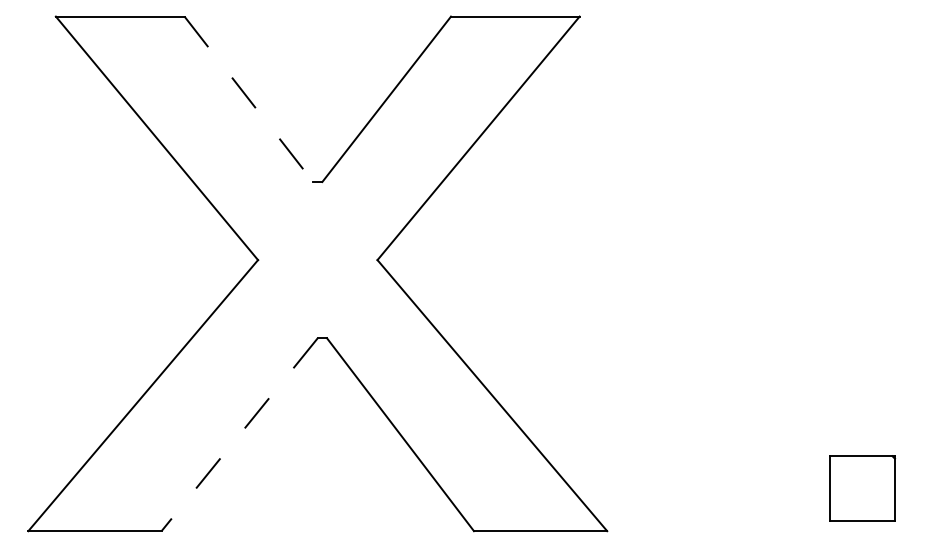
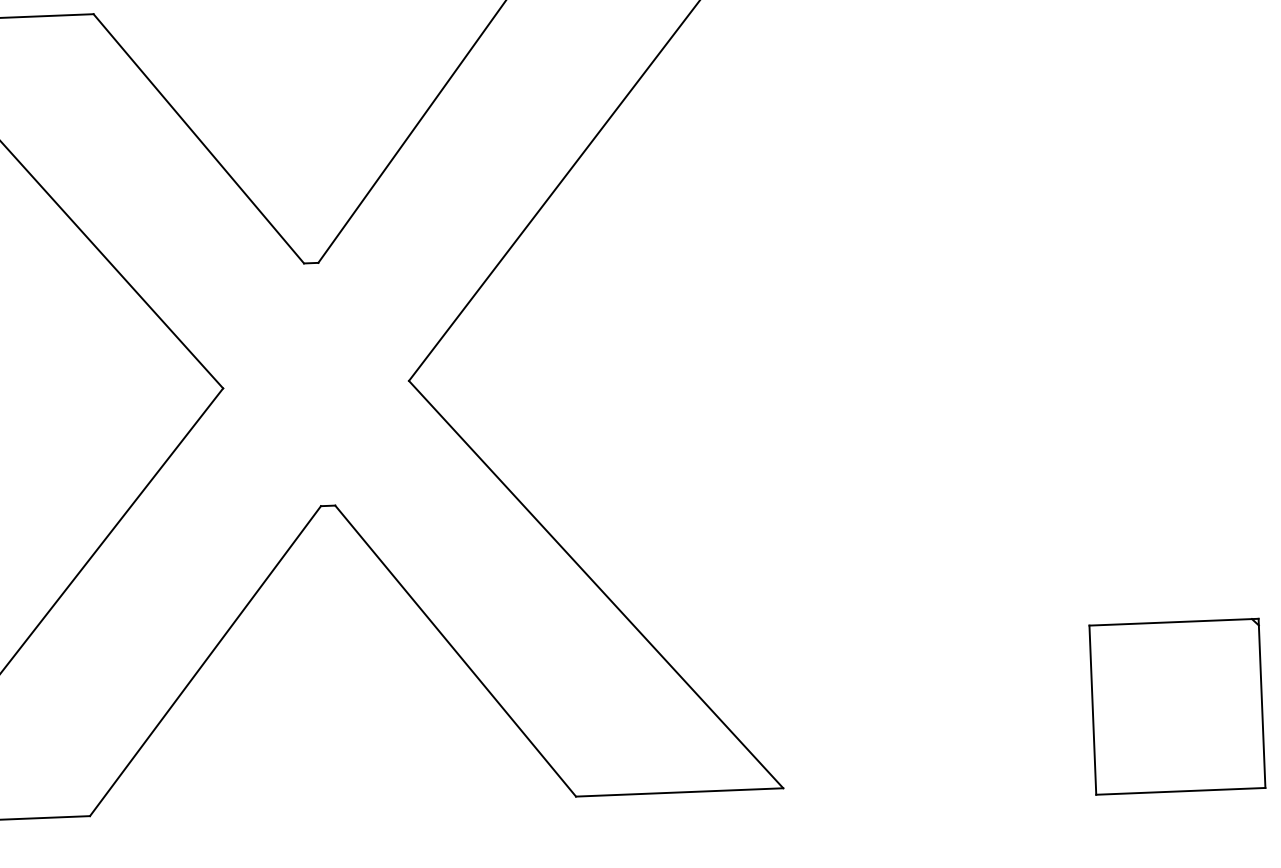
line: (248, 99) -> (198, 139), dashed -> solid
line: (239, 435) -> (205, 662), dashed -> solid
part: (862, 488) -> (1177, 705), size x1.67

